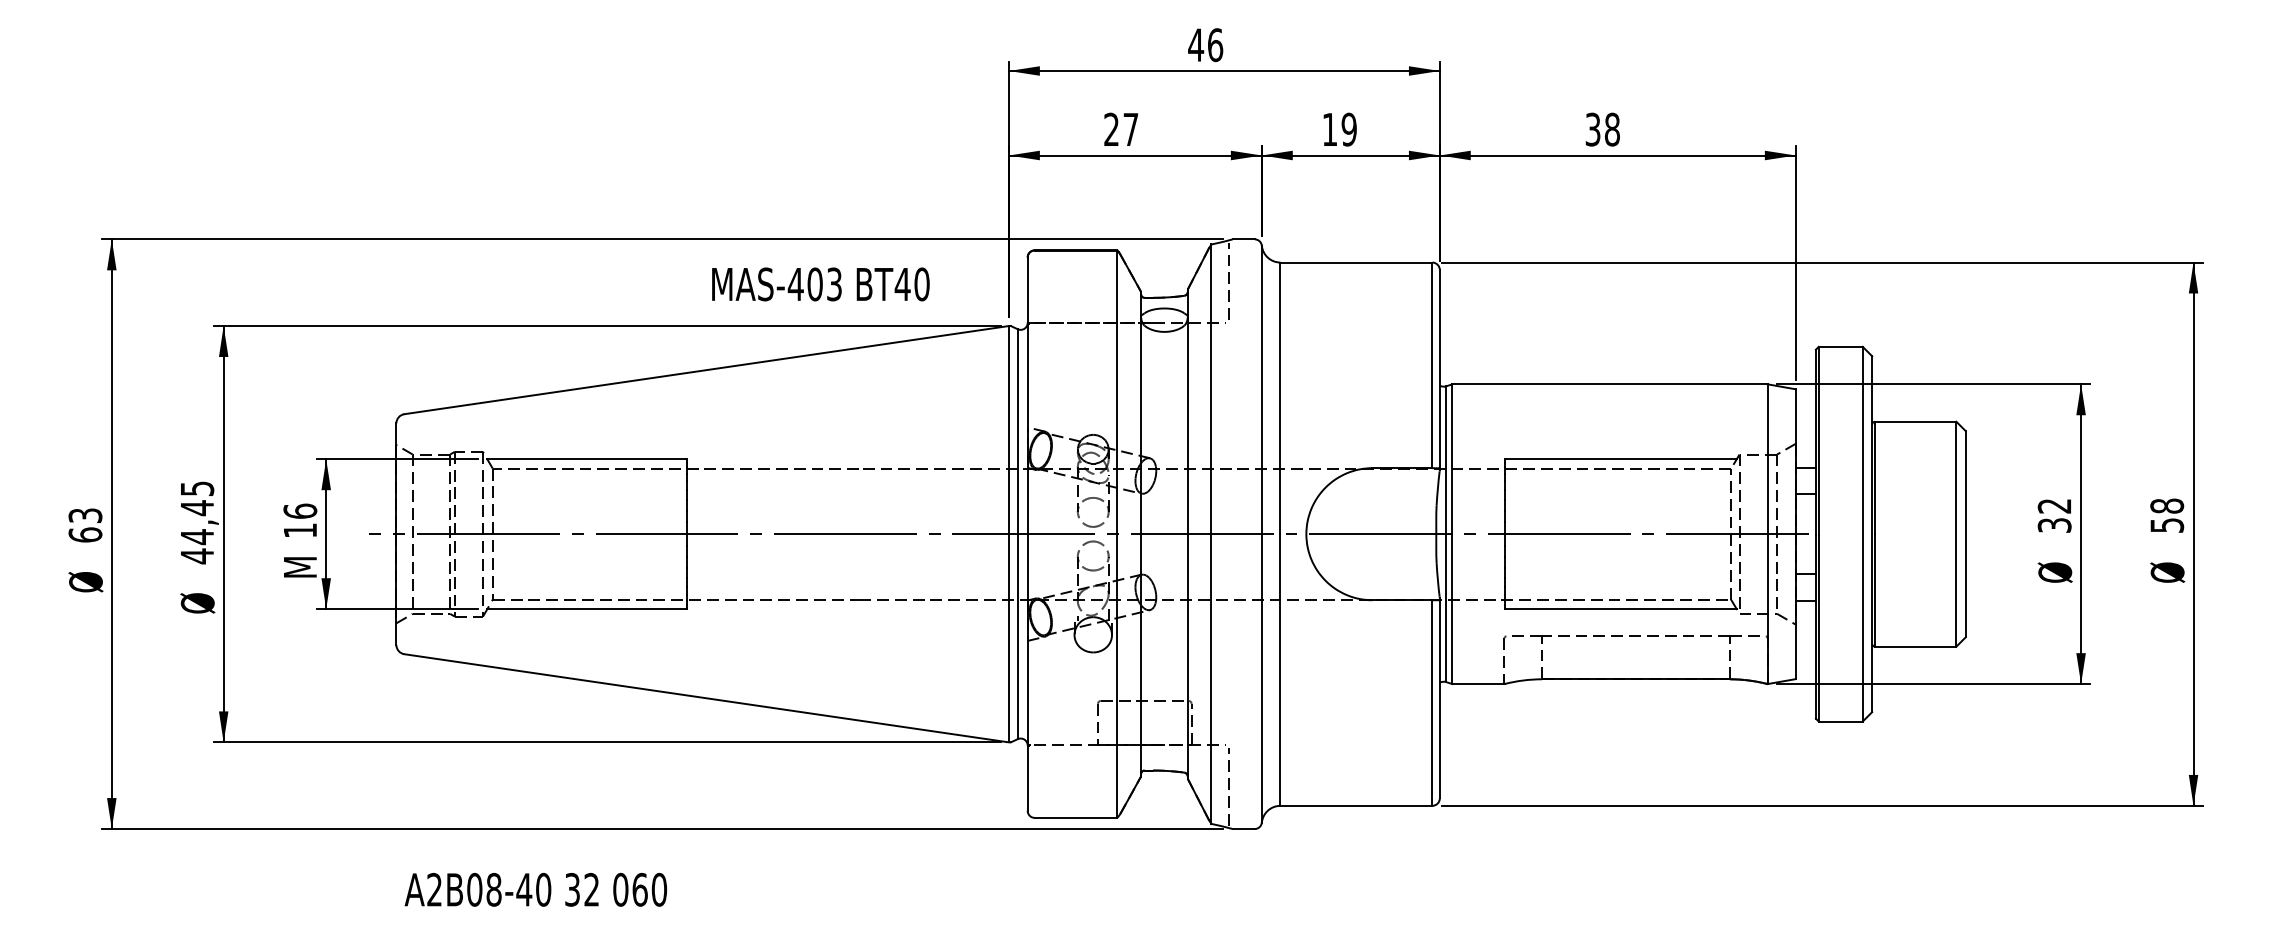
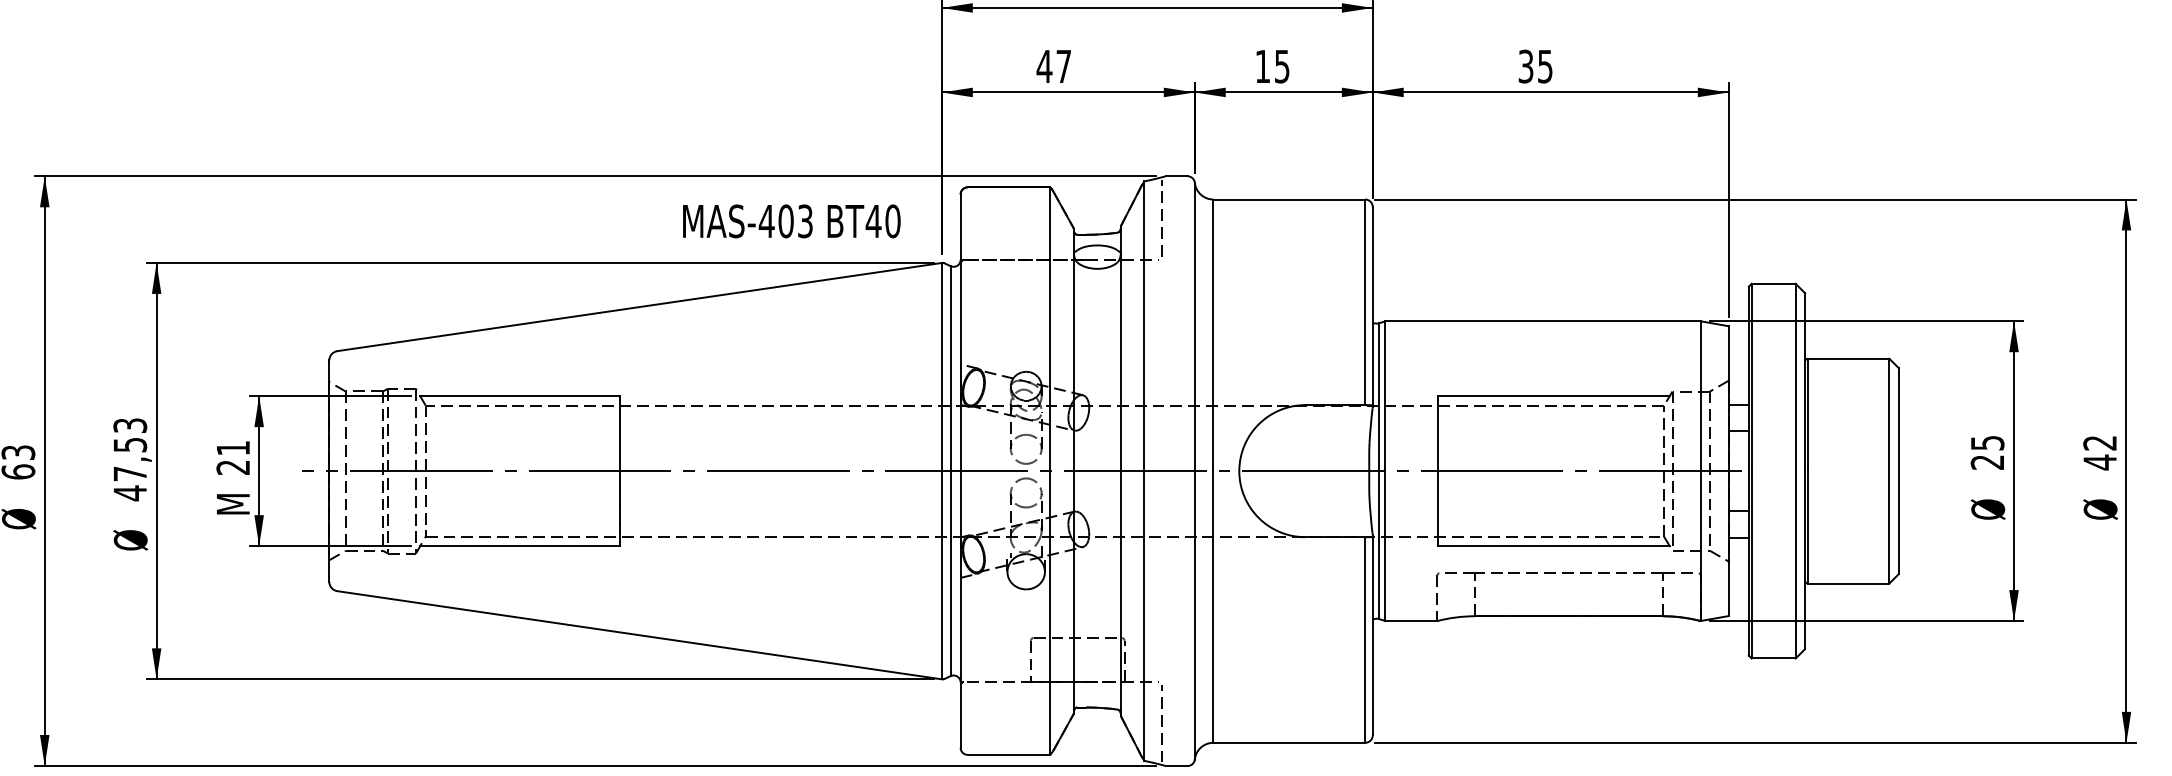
text: (1111, 128) -> (1044, 65), 27 -> 47
text: (1348, 129) -> (1281, 66), 19 -> 15
text: (1612, 129) -> (1545, 66), 38 -> 35
text: (820, 284) -> (791, 221), moved
text: (197, 513) -> (130, 450), 44,45 -> 47,53
text: (2054, 515) -> (1987, 452), 32 -> 25
text: (2167, 515) -> (2100, 452), 58 -> 42
text: (300, 520) -> (233, 457), 16 -> 21

